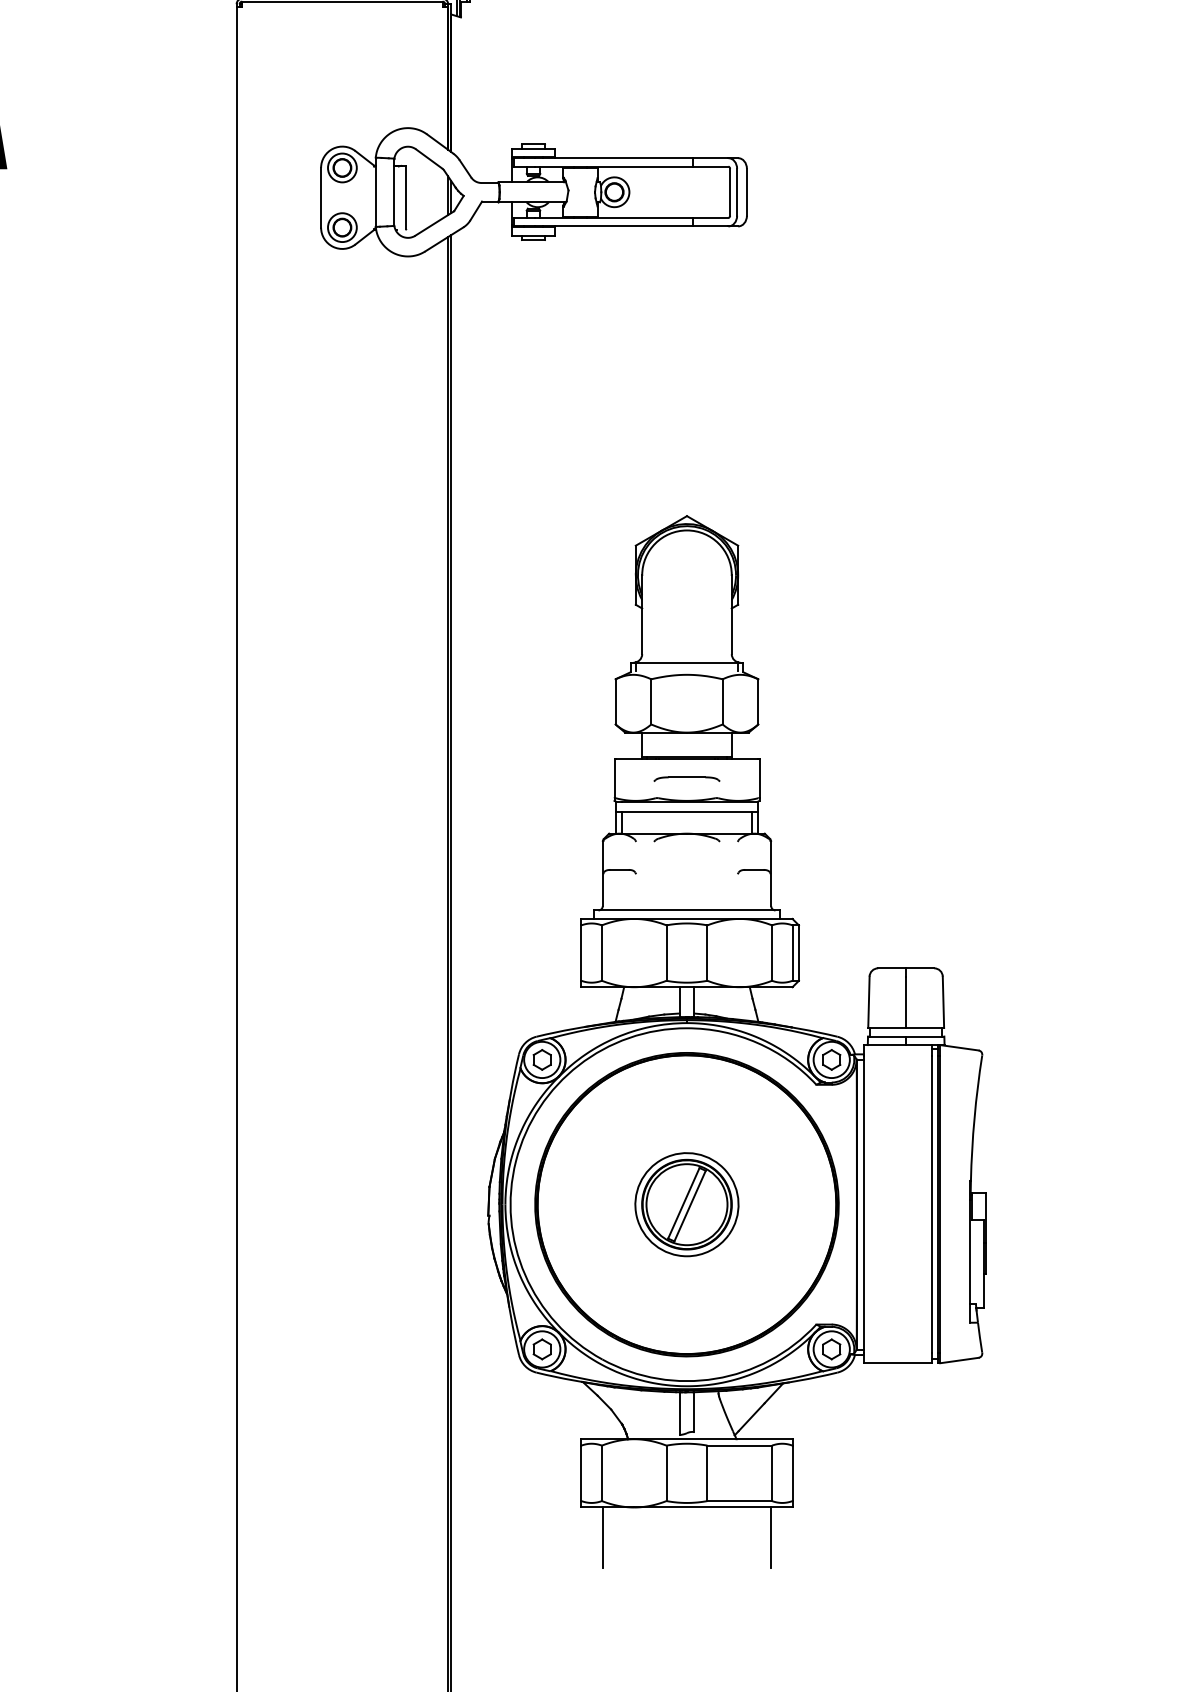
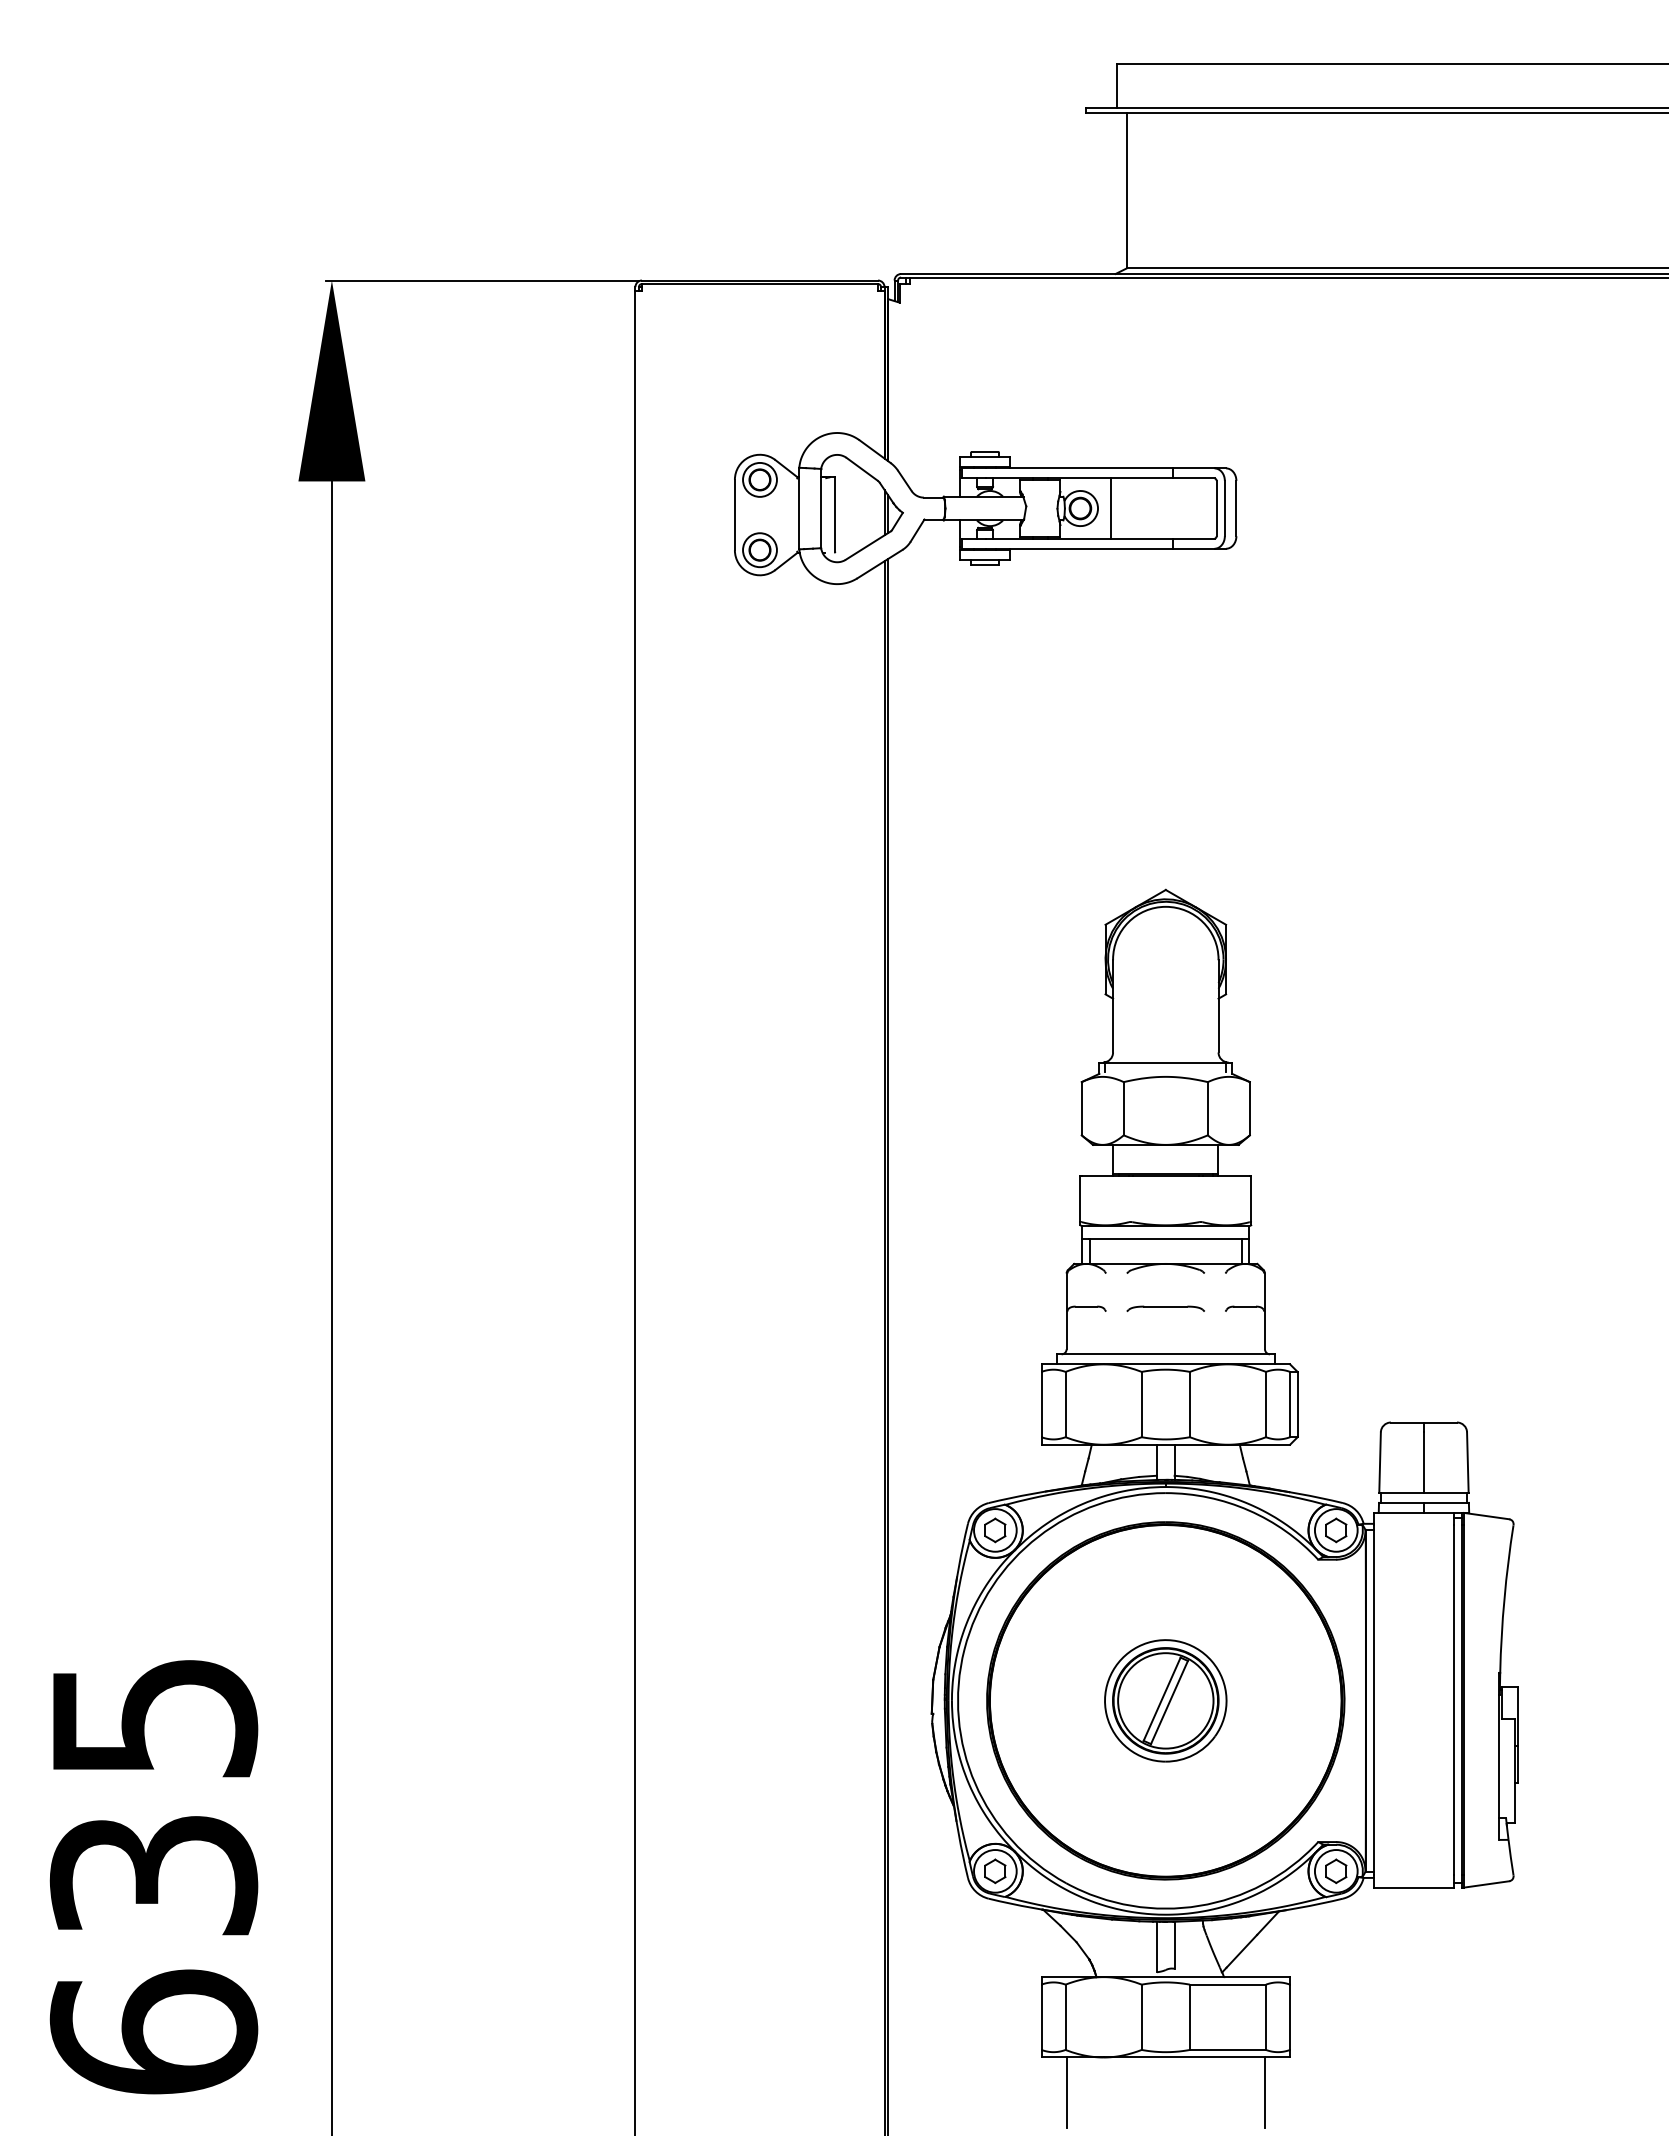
line: (640, 192) -> (1110, 508), added
part: (686, 778) -> (1165, 1308), moved

